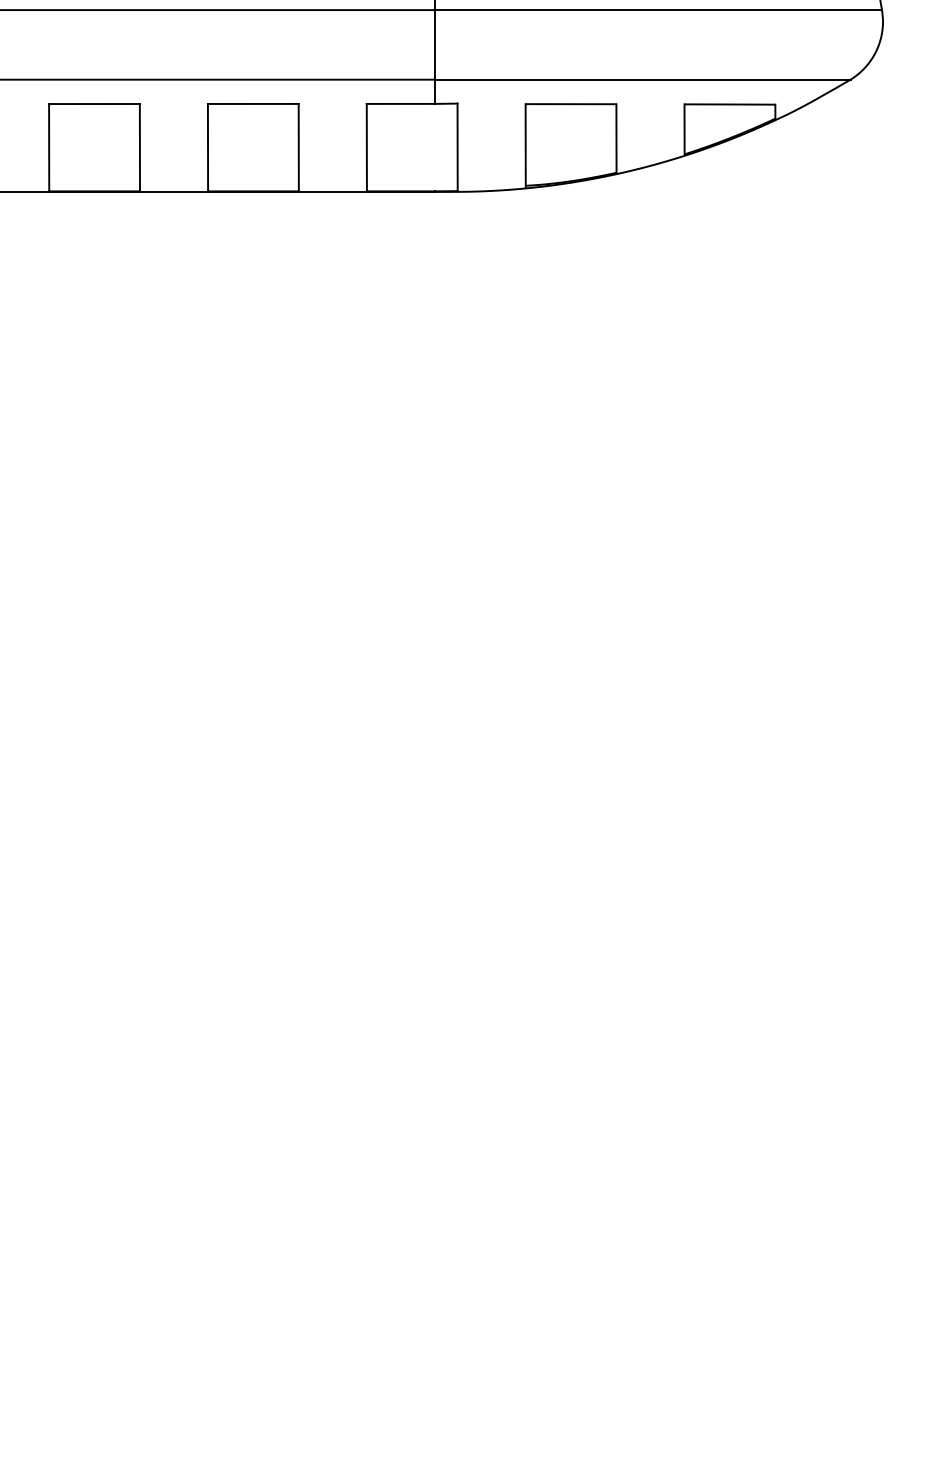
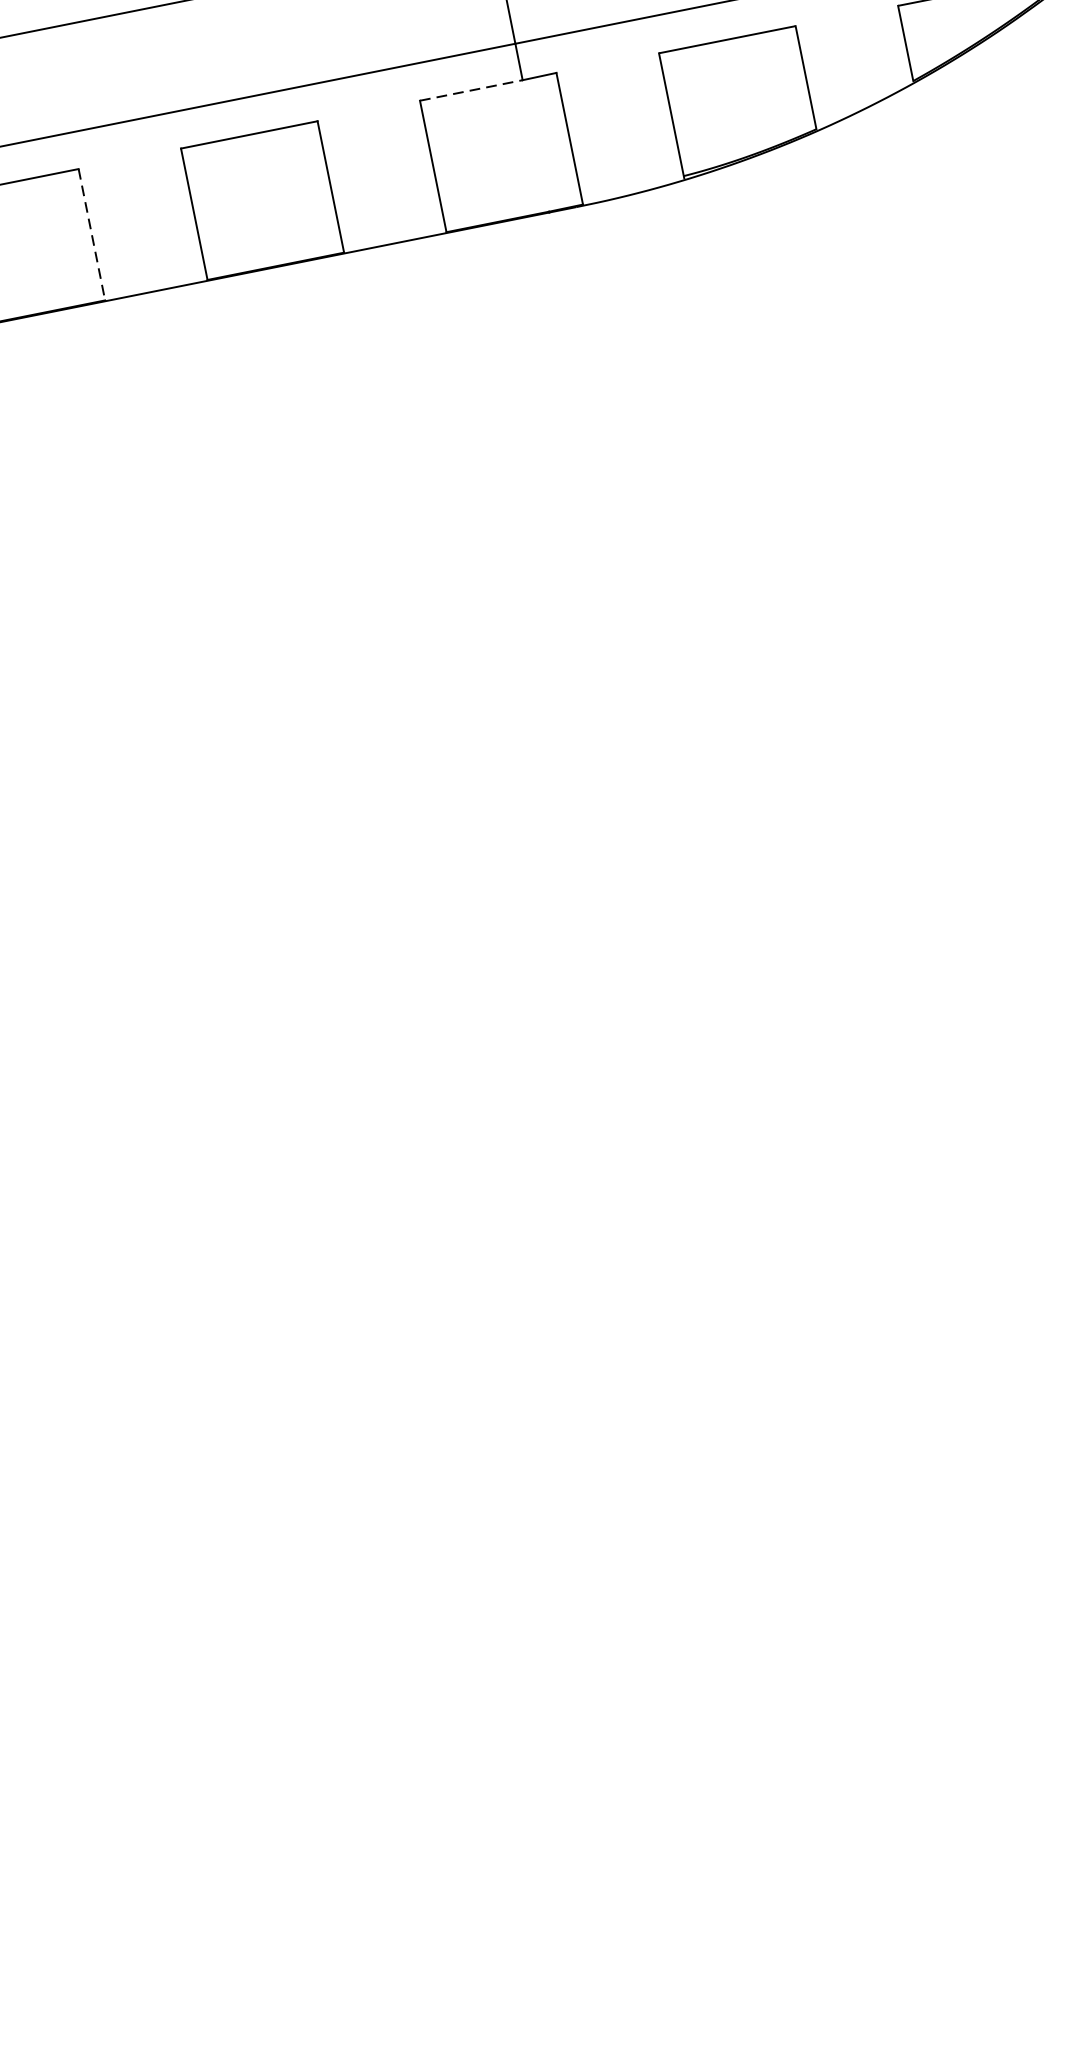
line: (401, 103) -> (472, 89), solid -> dashed
line: (139, 147) -> (91, 234), solid -> dashed

